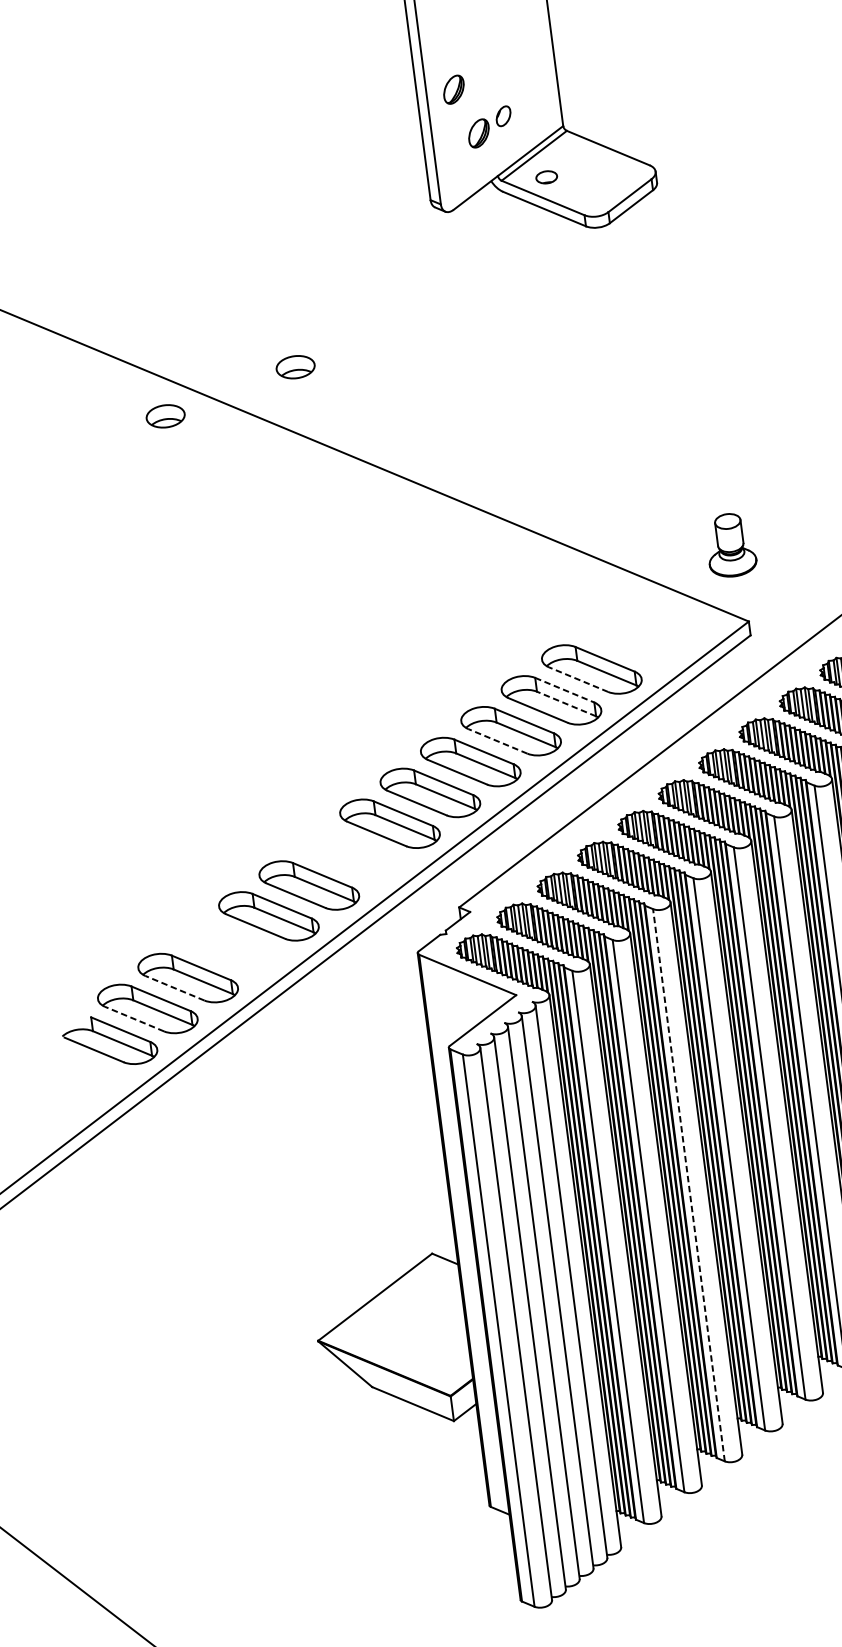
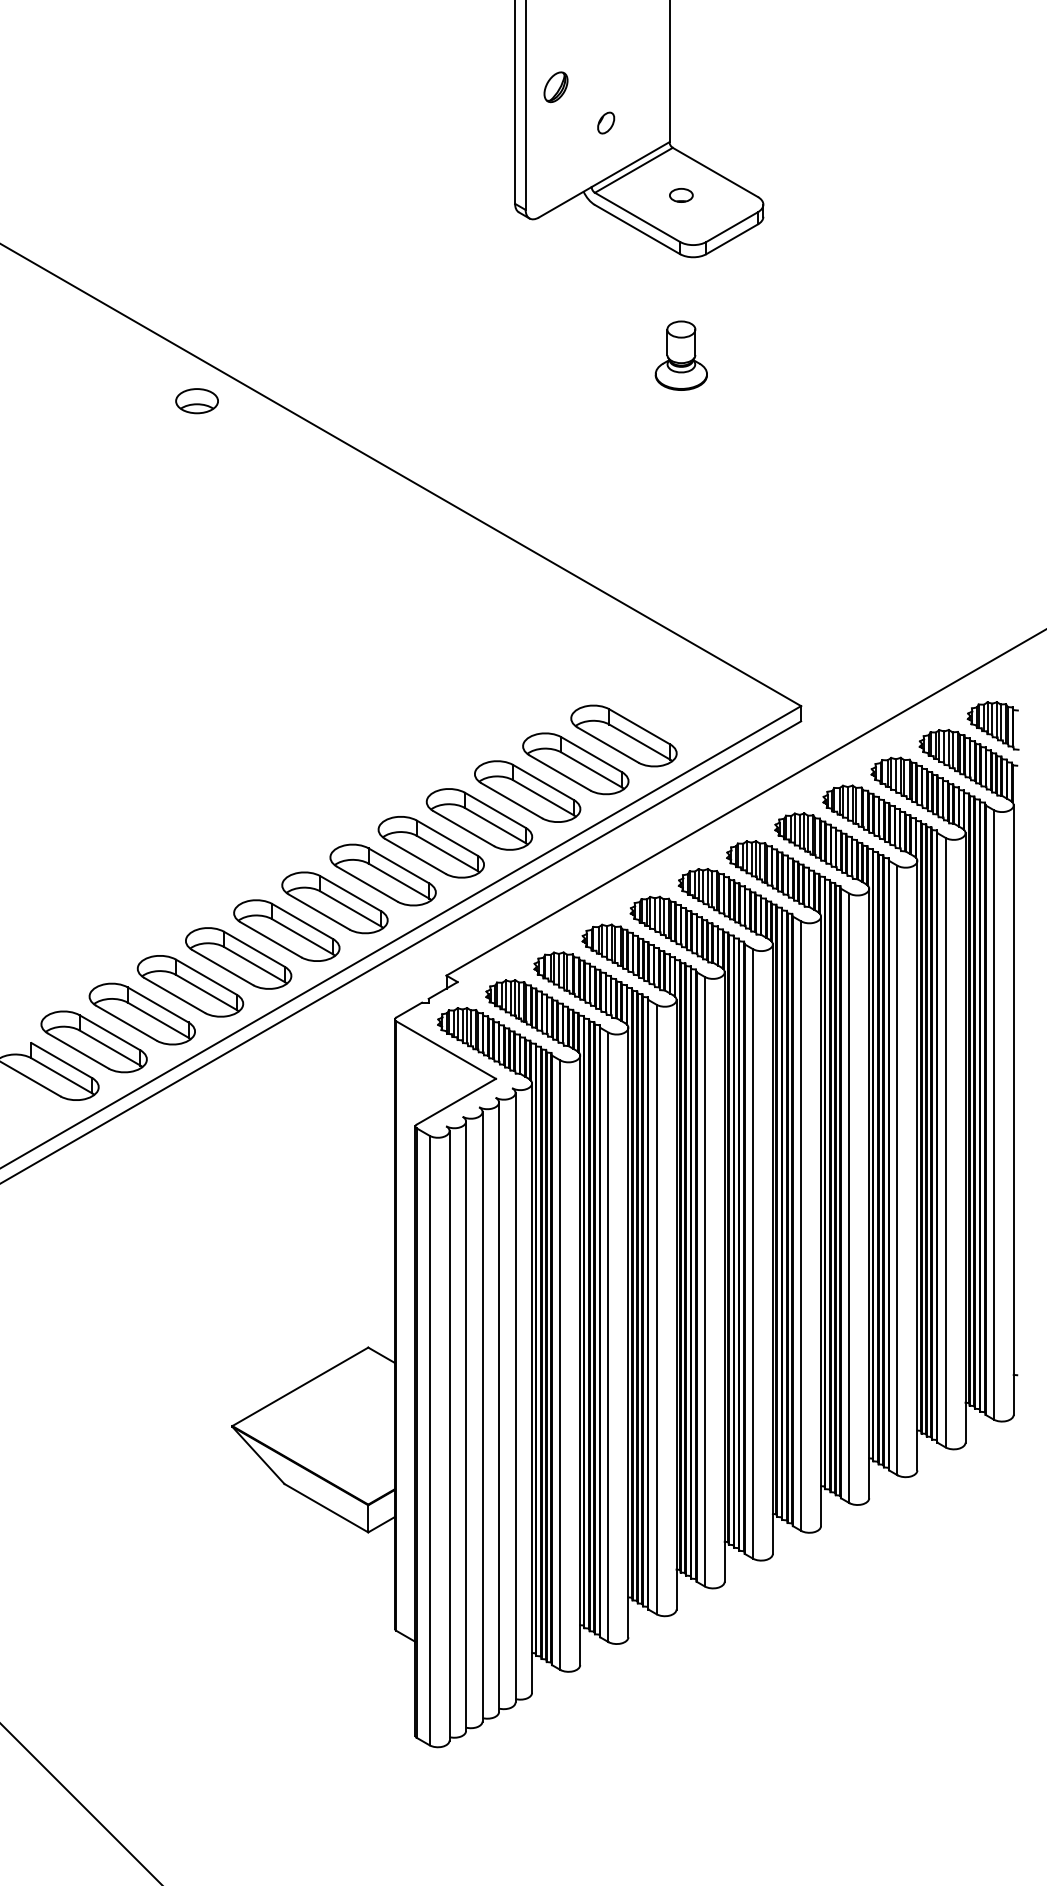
part: (478, 133) -> (576, 138), removed
part: (546, 177) -> (681, 195), moved
part: (295, 367) -> (344, 366), removed
part: (730, 545) -> (680, 355), moved
line: (577, 679) -> (607, 744), dashed -> solid
line: (565, 689) -> (592, 754), dashed -> solid
line: (566, 703) -> (591, 769), dashed -> solid
line: (497, 741) -> (511, 800), dashed -> solid
part: (349, 854) -> (334, 902), added
part: (228, 947) -> (190, 986), added
line: (174, 988) -> (126, 1023), dashed -> solid
line: (133, 1018) -> (77, 1050), dashed -> solid
line: (688, 1185) -> (656, 1309), dashed -> solid

